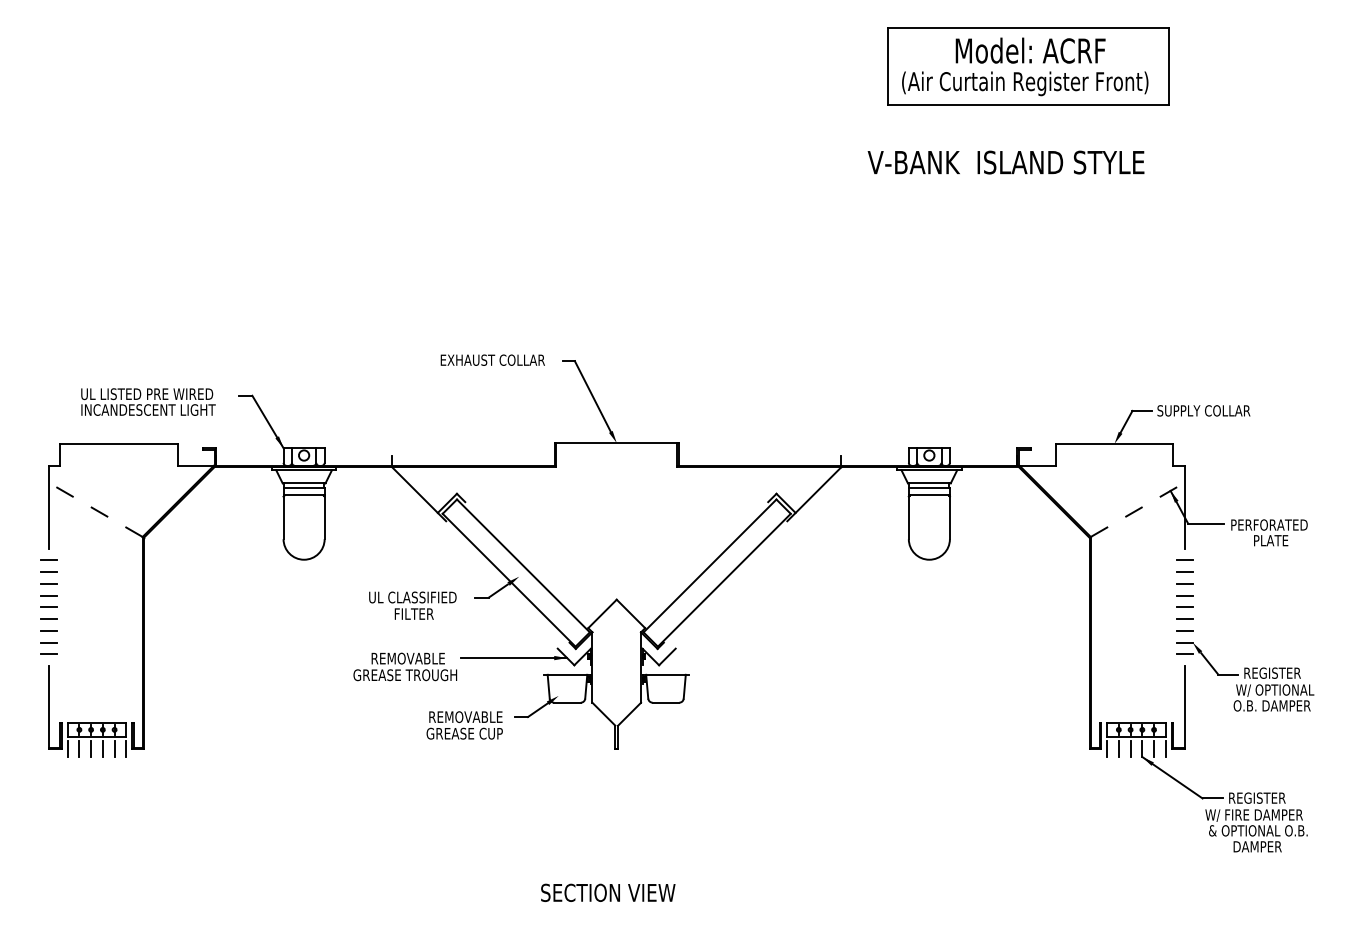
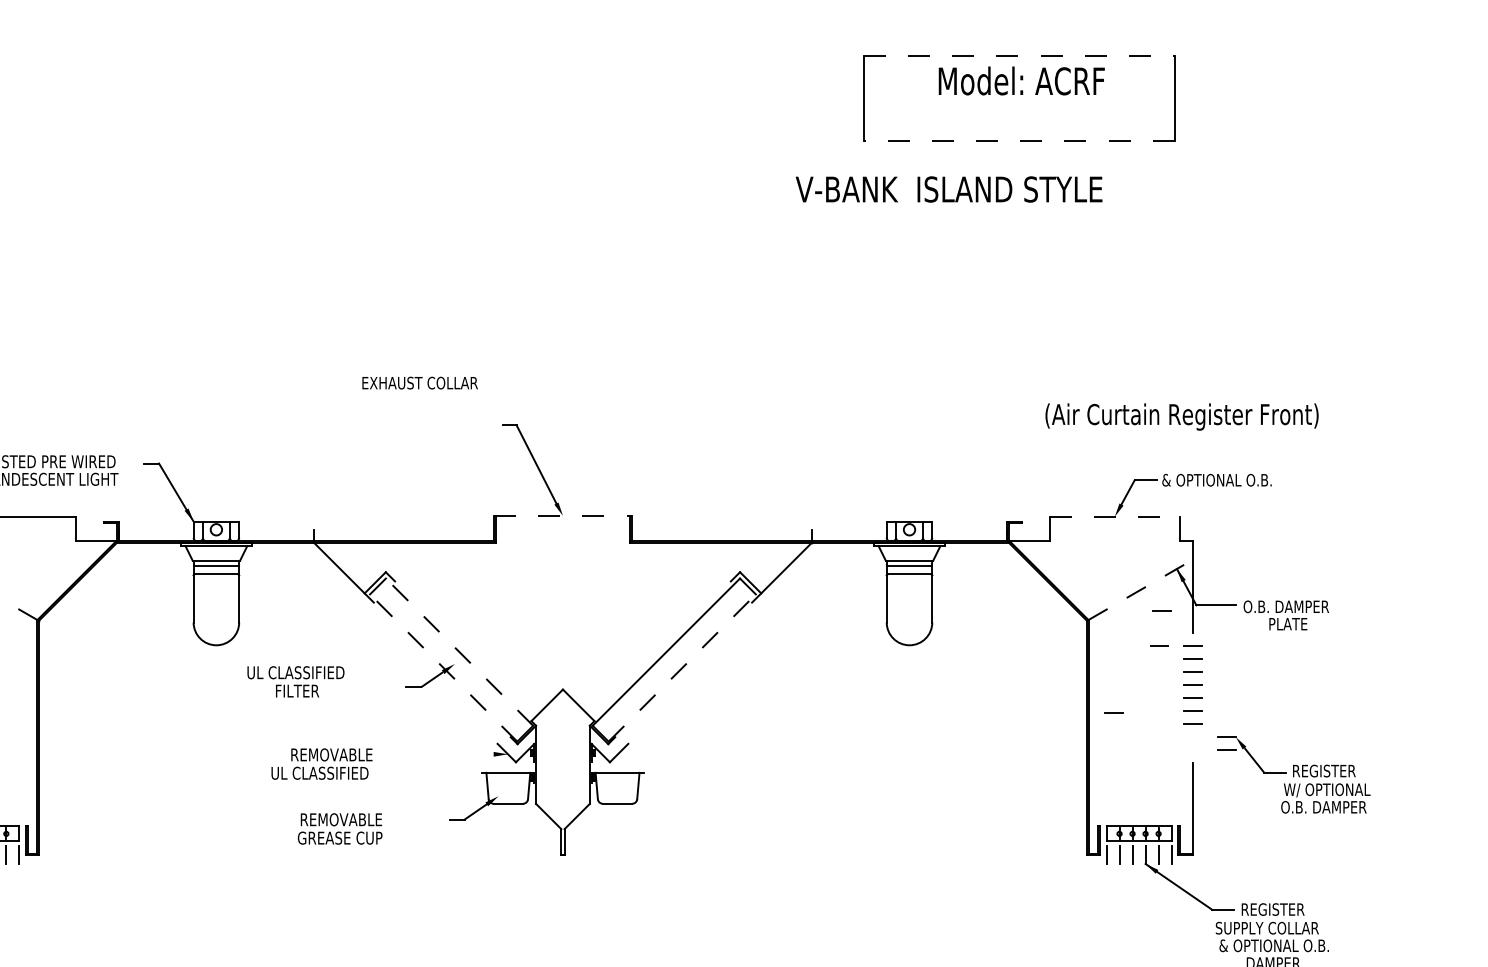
line: (1028, 27) -> (1019, 55), solid -> dashed
text: (1025, 83) -> (1182, 416), moved
line: (1027, 105) -> (1018, 141), solid -> dashed
text: (1005, 162) -> (948, 189), moved
text: (492, 359) -> (419, 382), moved
text: (1206, 410) -> (1216, 479), SUPPLY COLLAR -> & OPTIONAL O.B.
line: (617, 442) -> (563, 515), solid -> dashed
line: (1114, 443) -> (1114, 516), solid -> dashed
text: (1268, 524) -> (1285, 606), PERFORATED -> O.B. DAMPER
line: (1156, 527) -> (1161, 609), added
line: (1154, 559) -> (1159, 645), added
line: (523, 565) -> (459, 651), solid -> dashed
line: (509, 580) -> (444, 668), solid -> dashed
line: (724, 580) -> (682, 668), solid -> dashed
text: (412, 605) -> (295, 681), moved
line: (1113, 620) -> (1113, 712), added
line: (513, 658) -> (448, 754), removed
text: (405, 675) -> (328, 773), GREASE TROUGH -> UL CLASSIFIED
part: (1245, 676) -> (1294, 774), moved
text: (464, 725) -> (339, 829), moved
text: (1253, 815) -> (1268, 928), W/ FIRE DAMPER -> SUPPLY COLLAR

